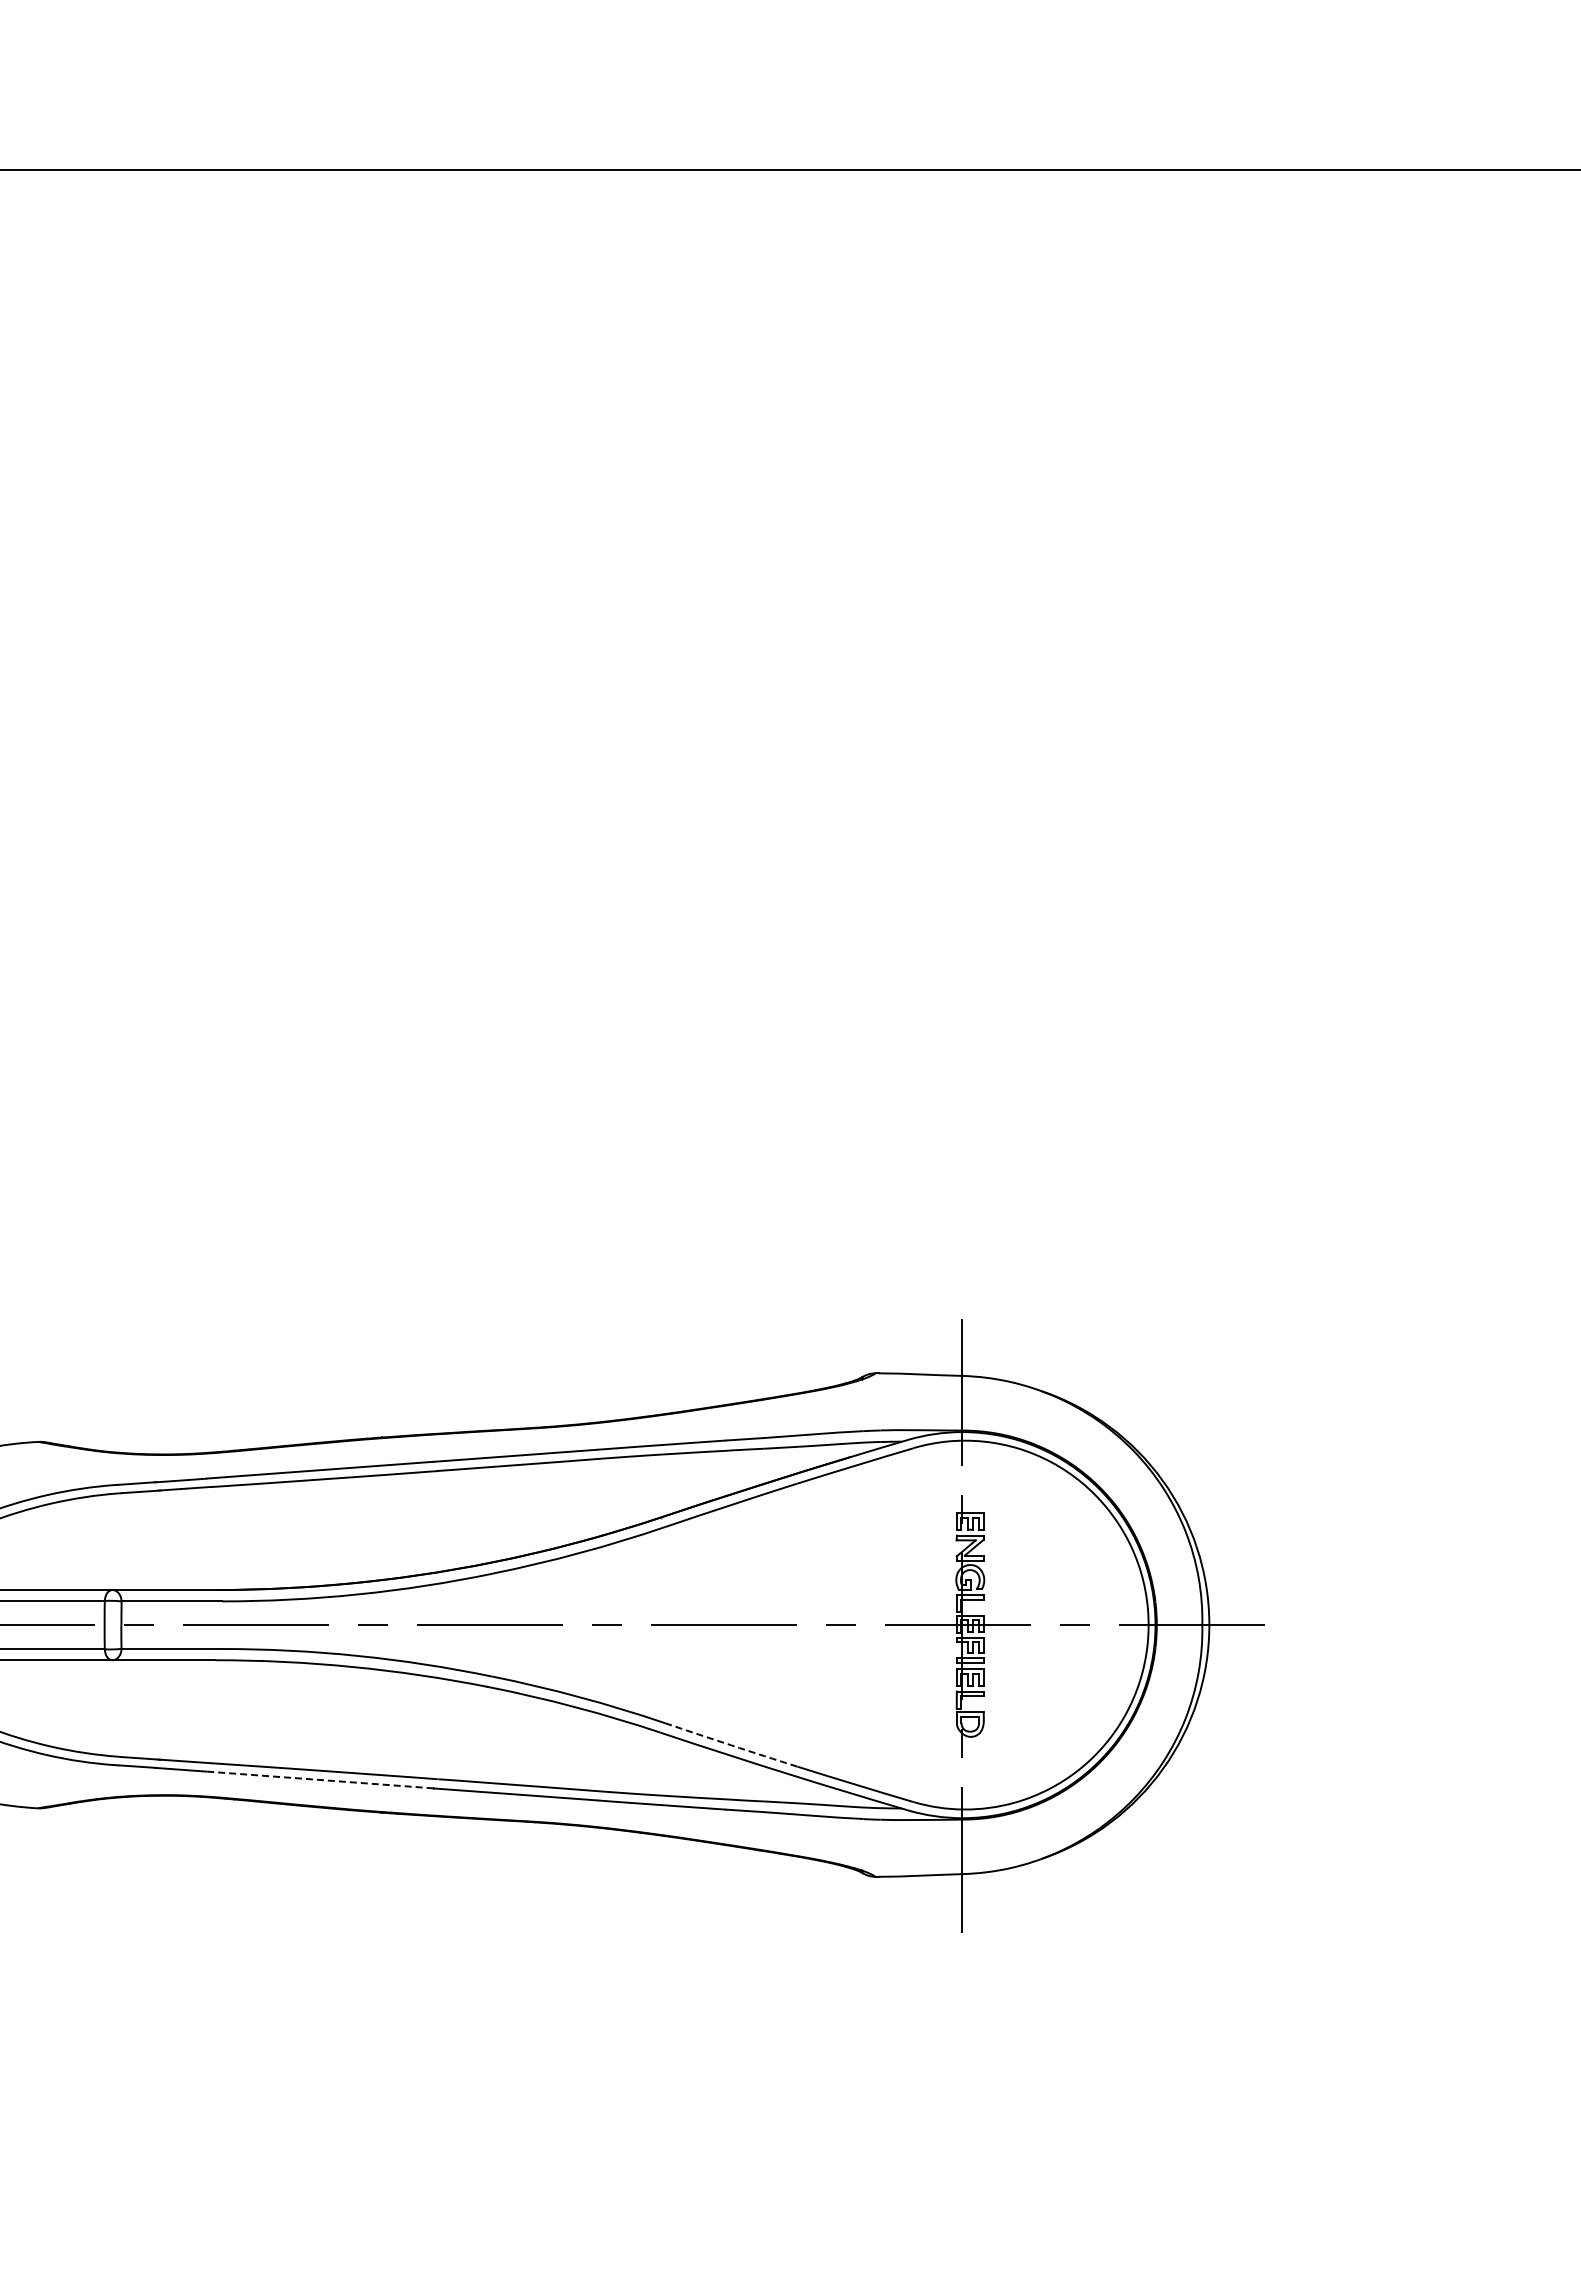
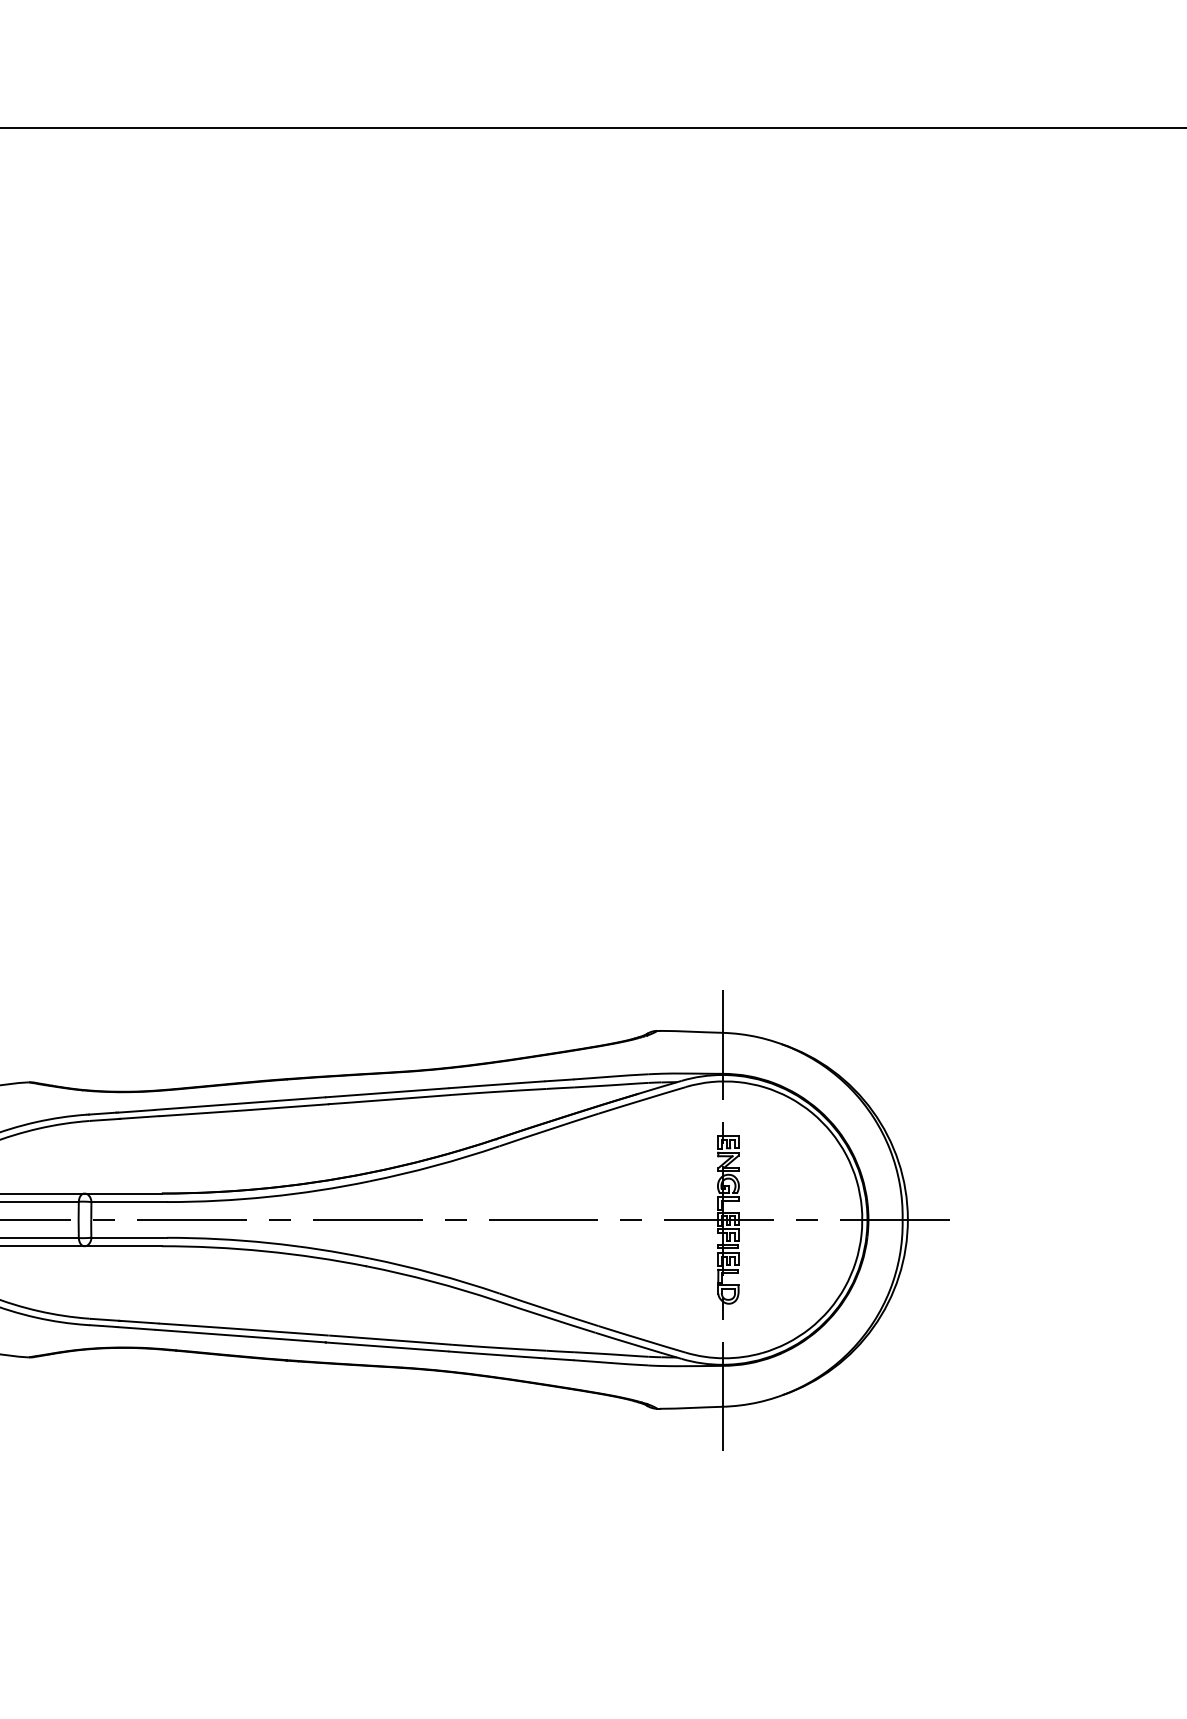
arc: (731, 1745) -> (549, 1310), dashed -> solid
line: (320, 1780) -> (240, 1336), dashed -> solid

